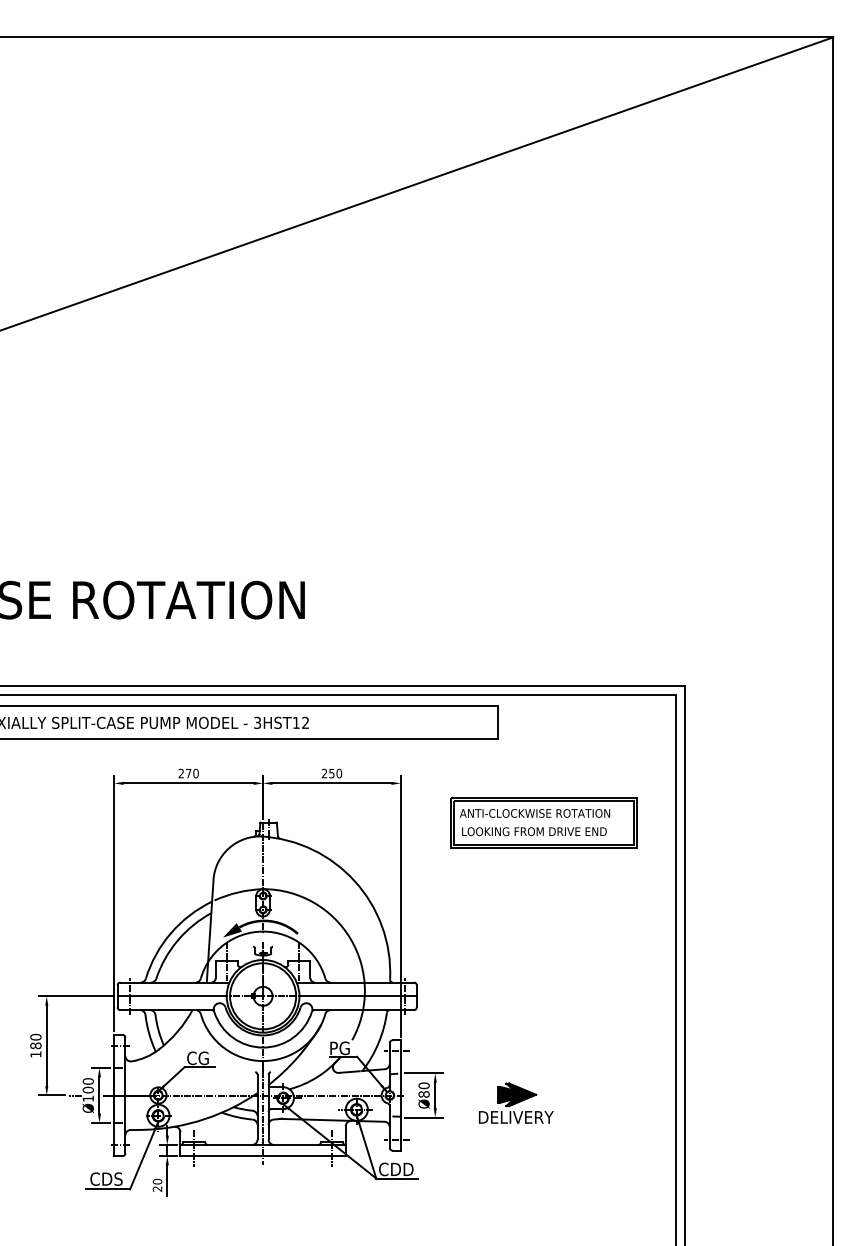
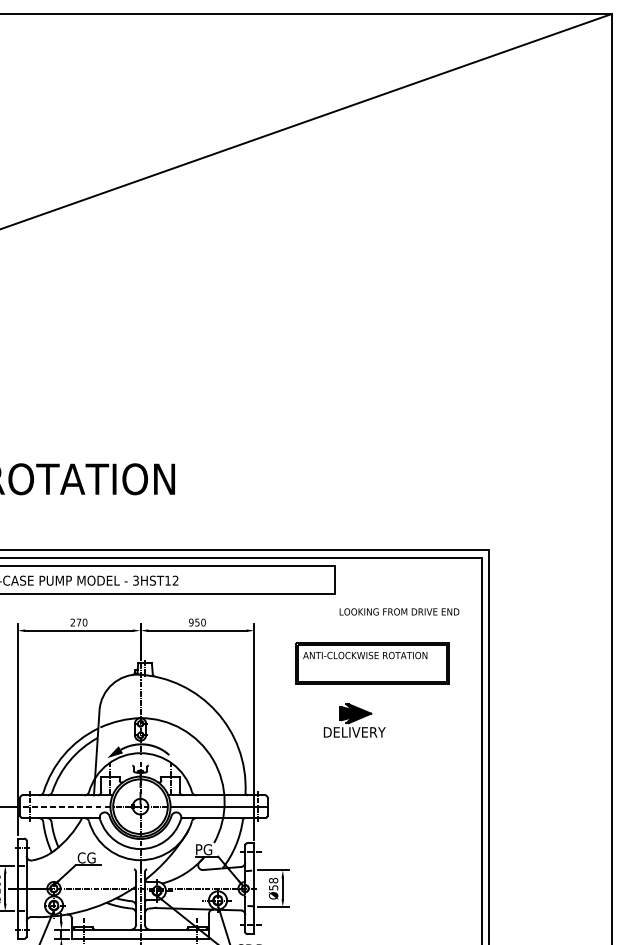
text: (324, 773) -> (191, 622), 250 -> 950
text: (534, 831) -> (399, 611), moved
line: (172, 996) -> (65, 806), solid -> dashed
text: (423, 1089) -> (273, 883), Ø80 -> Ø58
part: (516, 1102) -> (354, 720), moved

